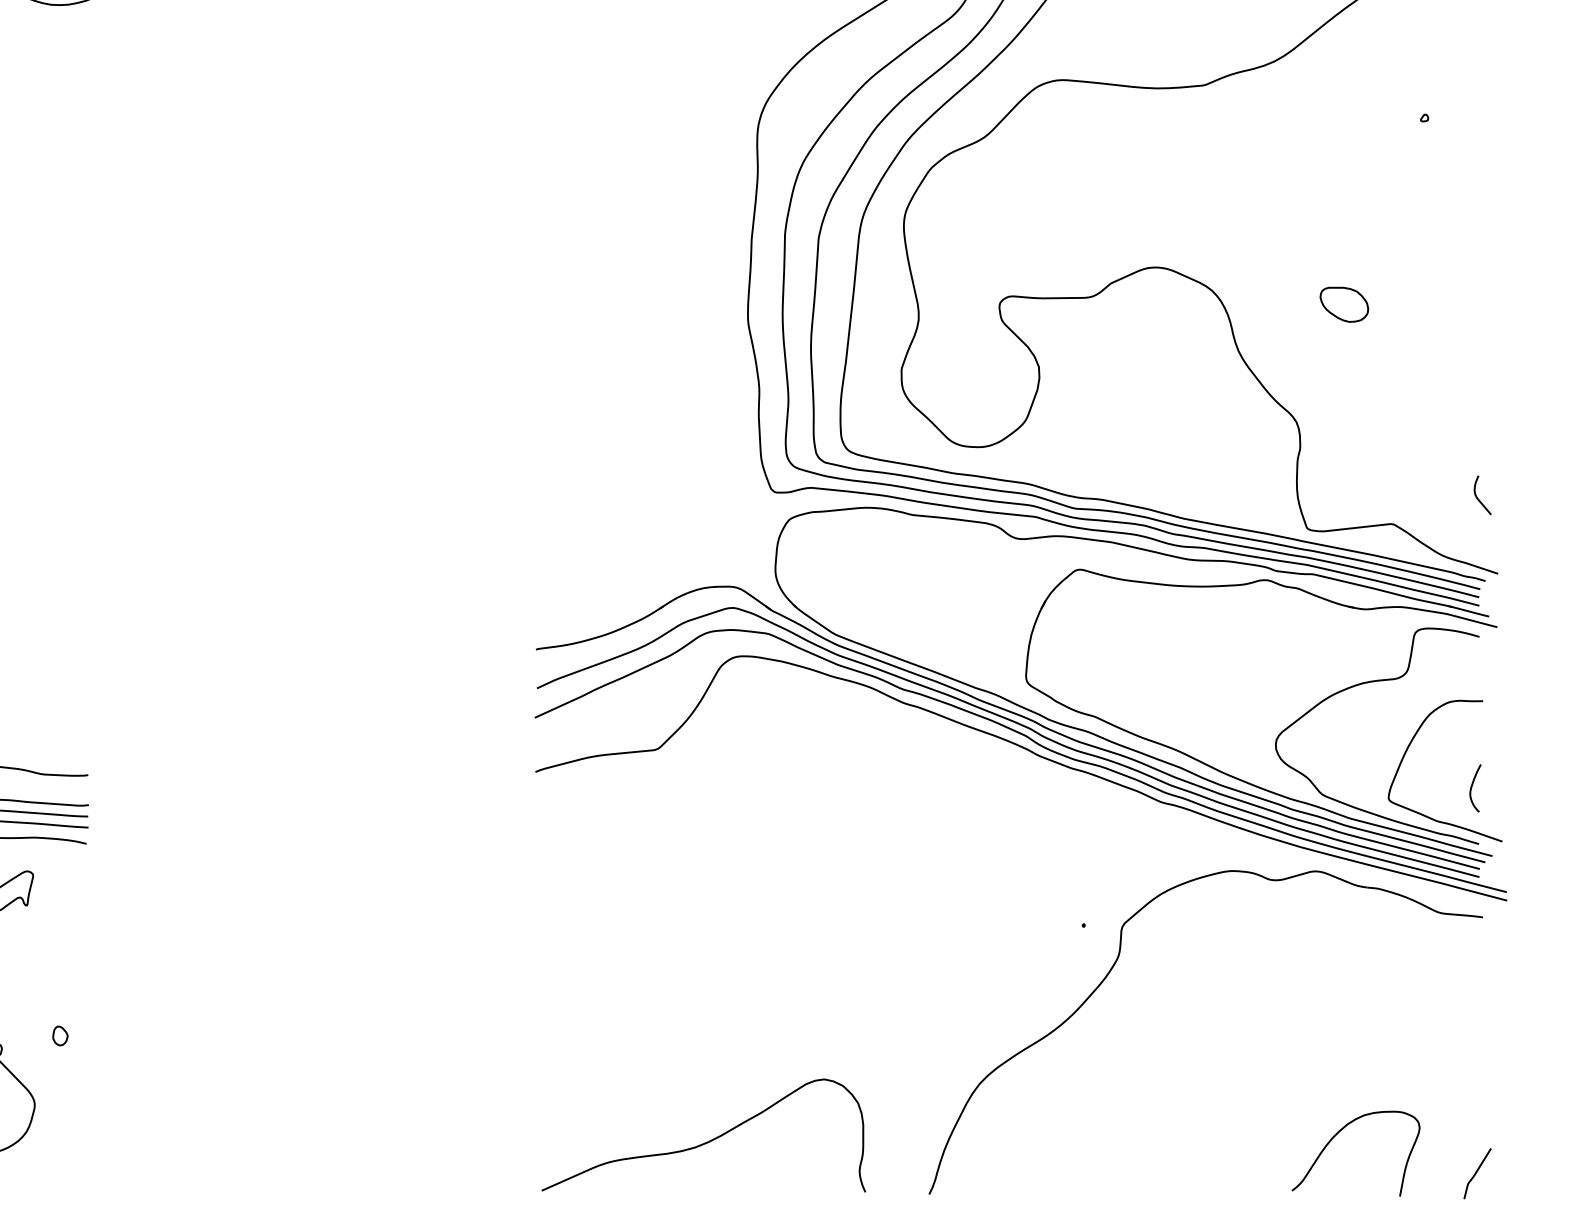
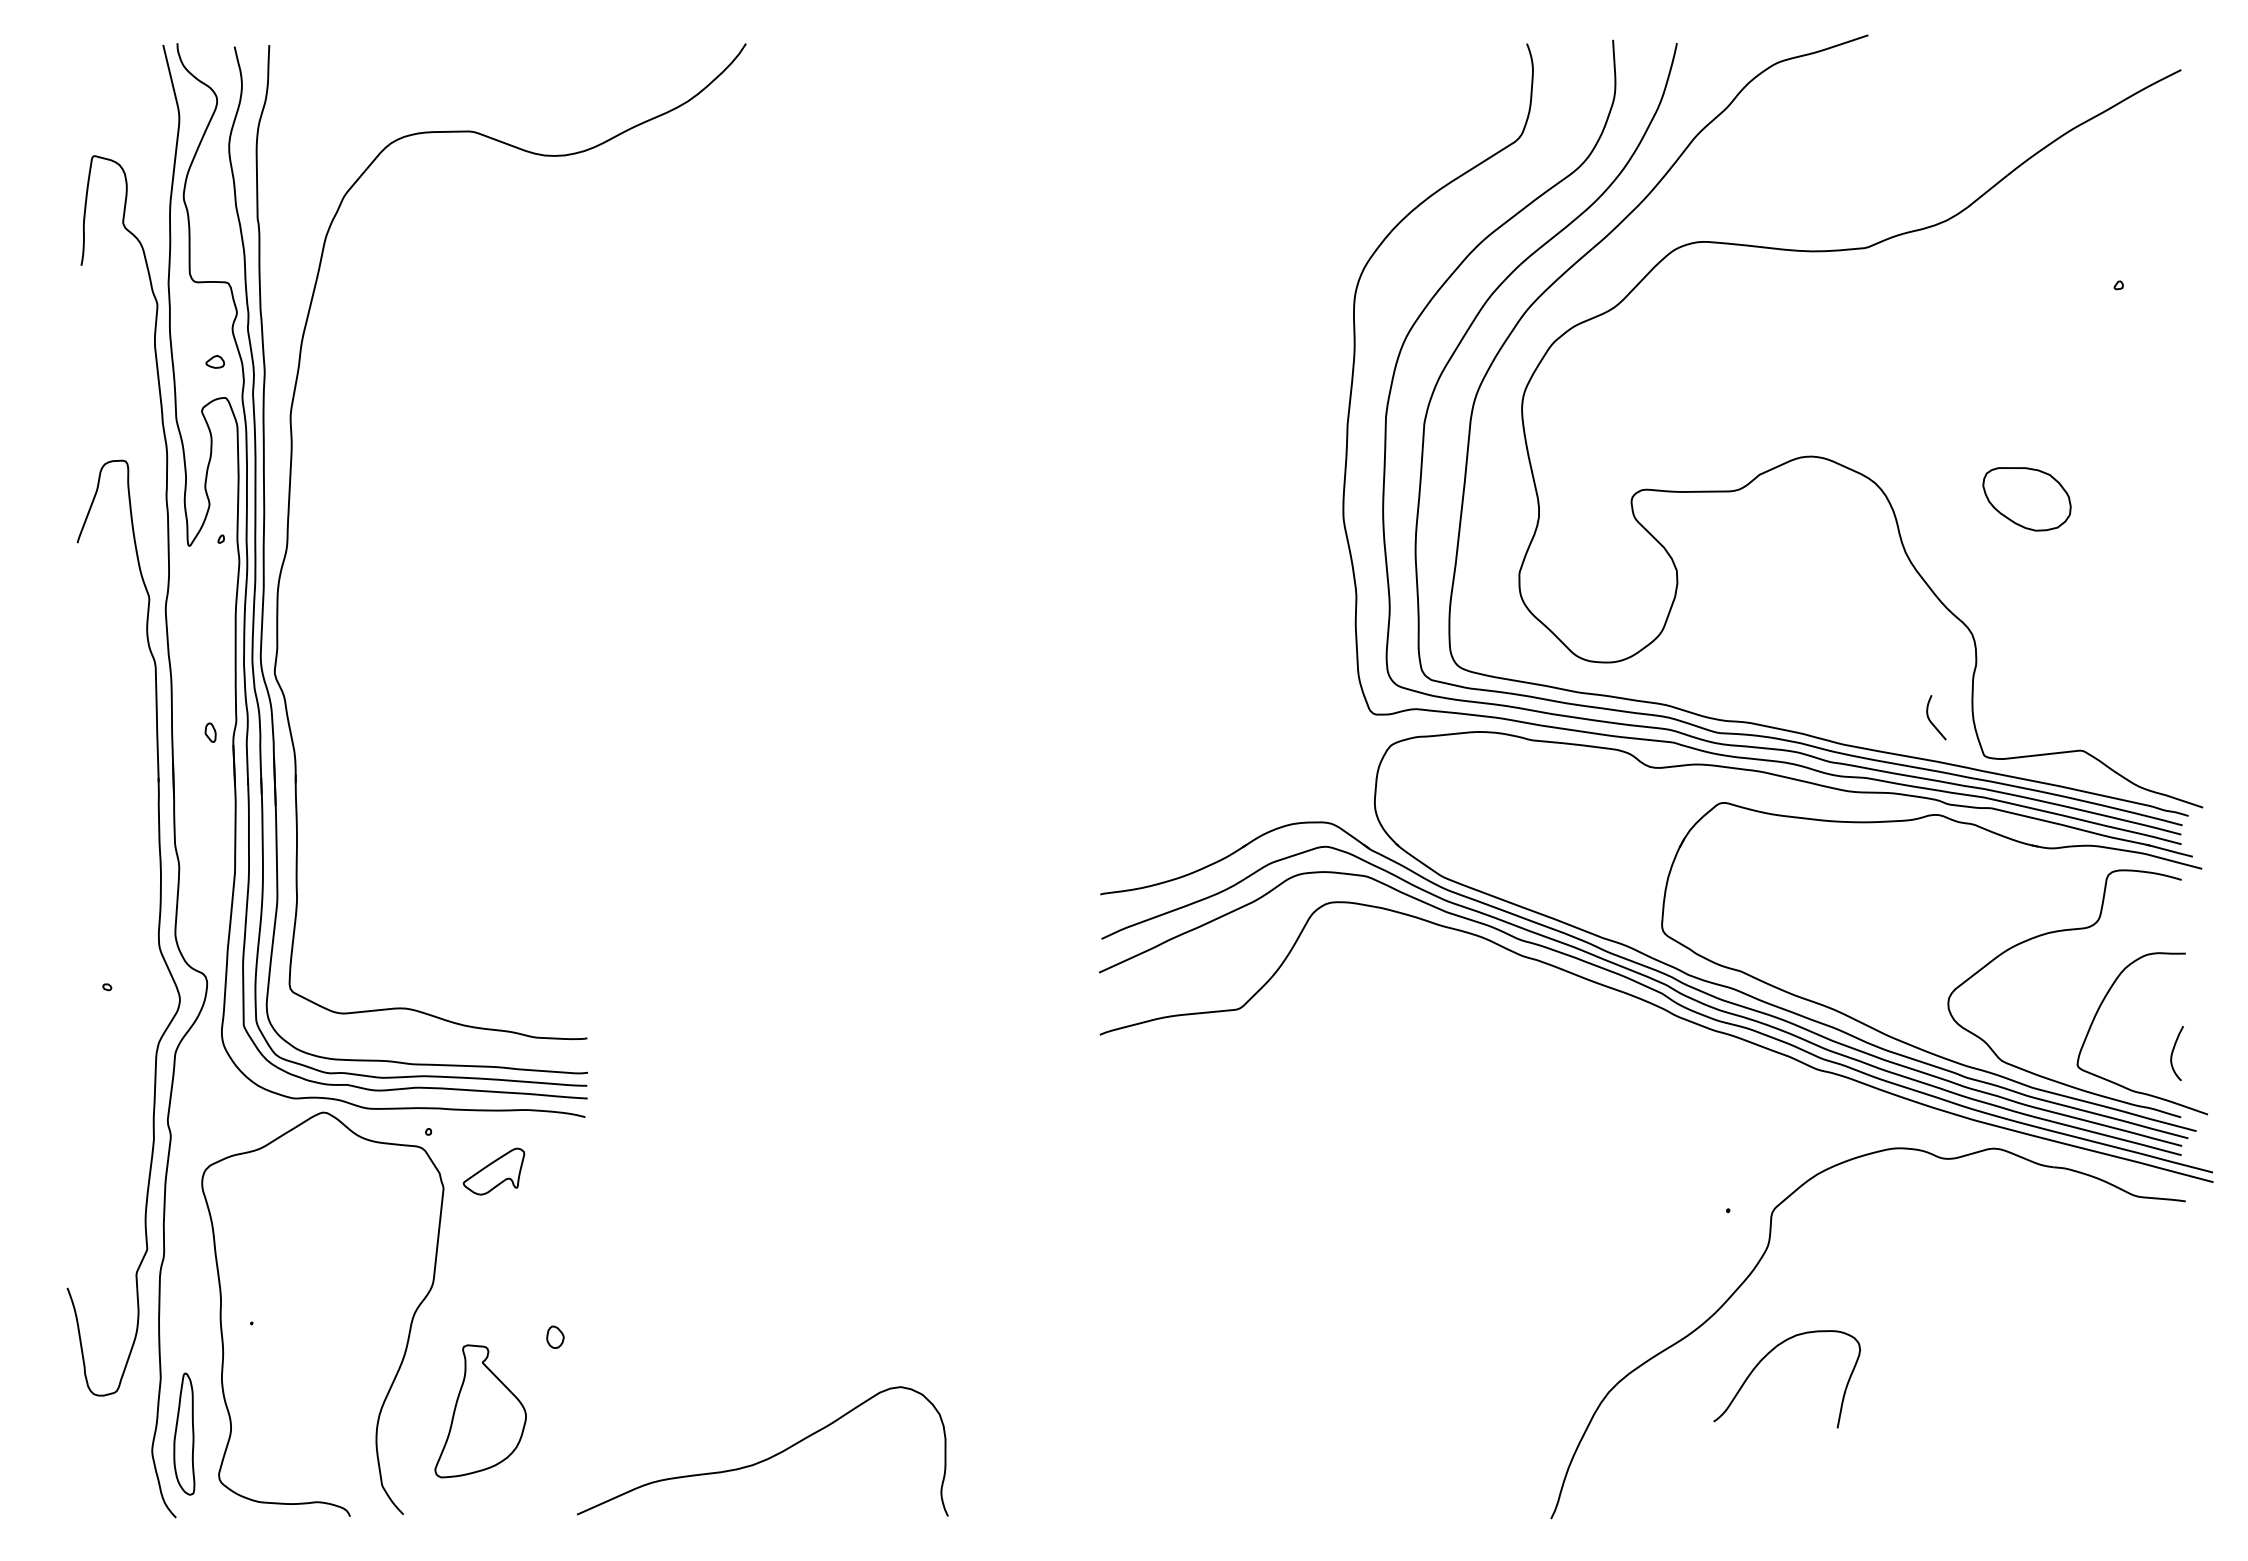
part: (1344, 304) -> (2026, 499), size x1.6
curve: (1477, 496) -> (1930, 719), moved
part: (1337, 1134) -> (1765, 1357), moved
curve: (707, 1141) -> (766, 1458), moved
curve: (1476, 1173) -> (2178, 1494), removed

